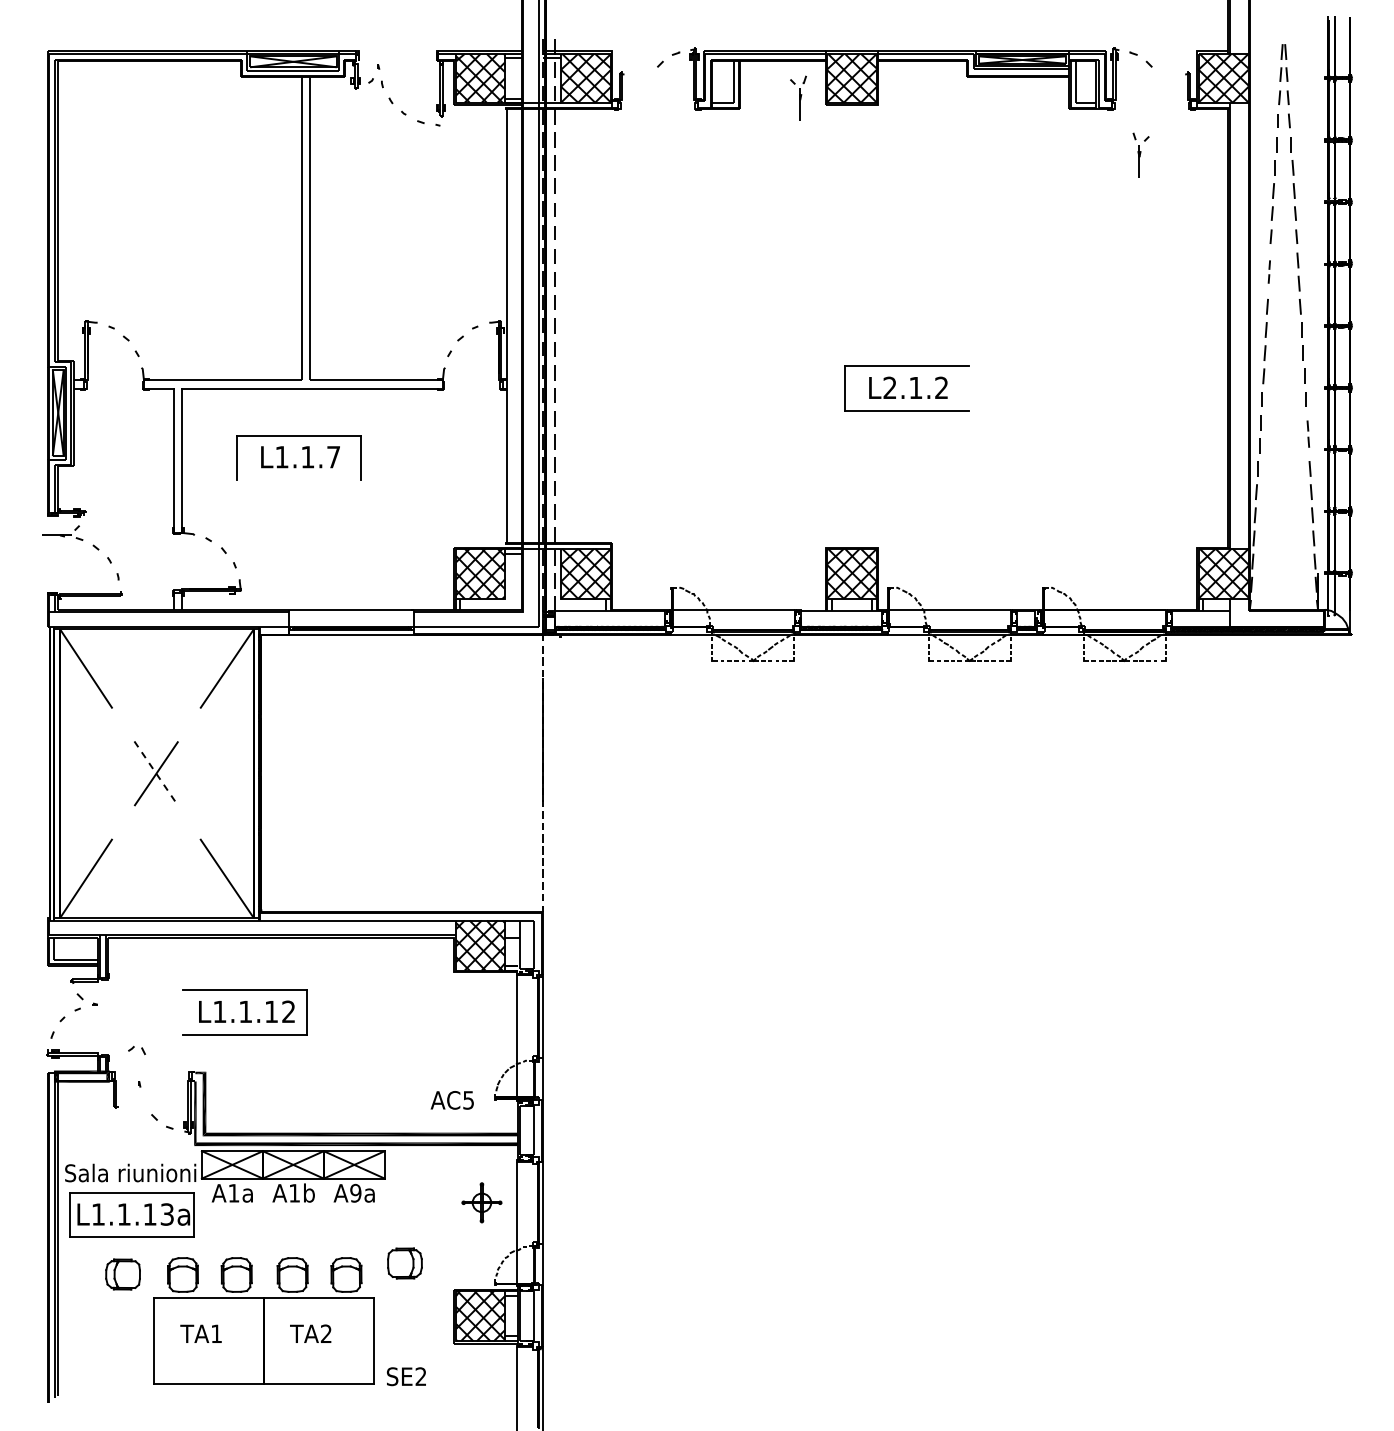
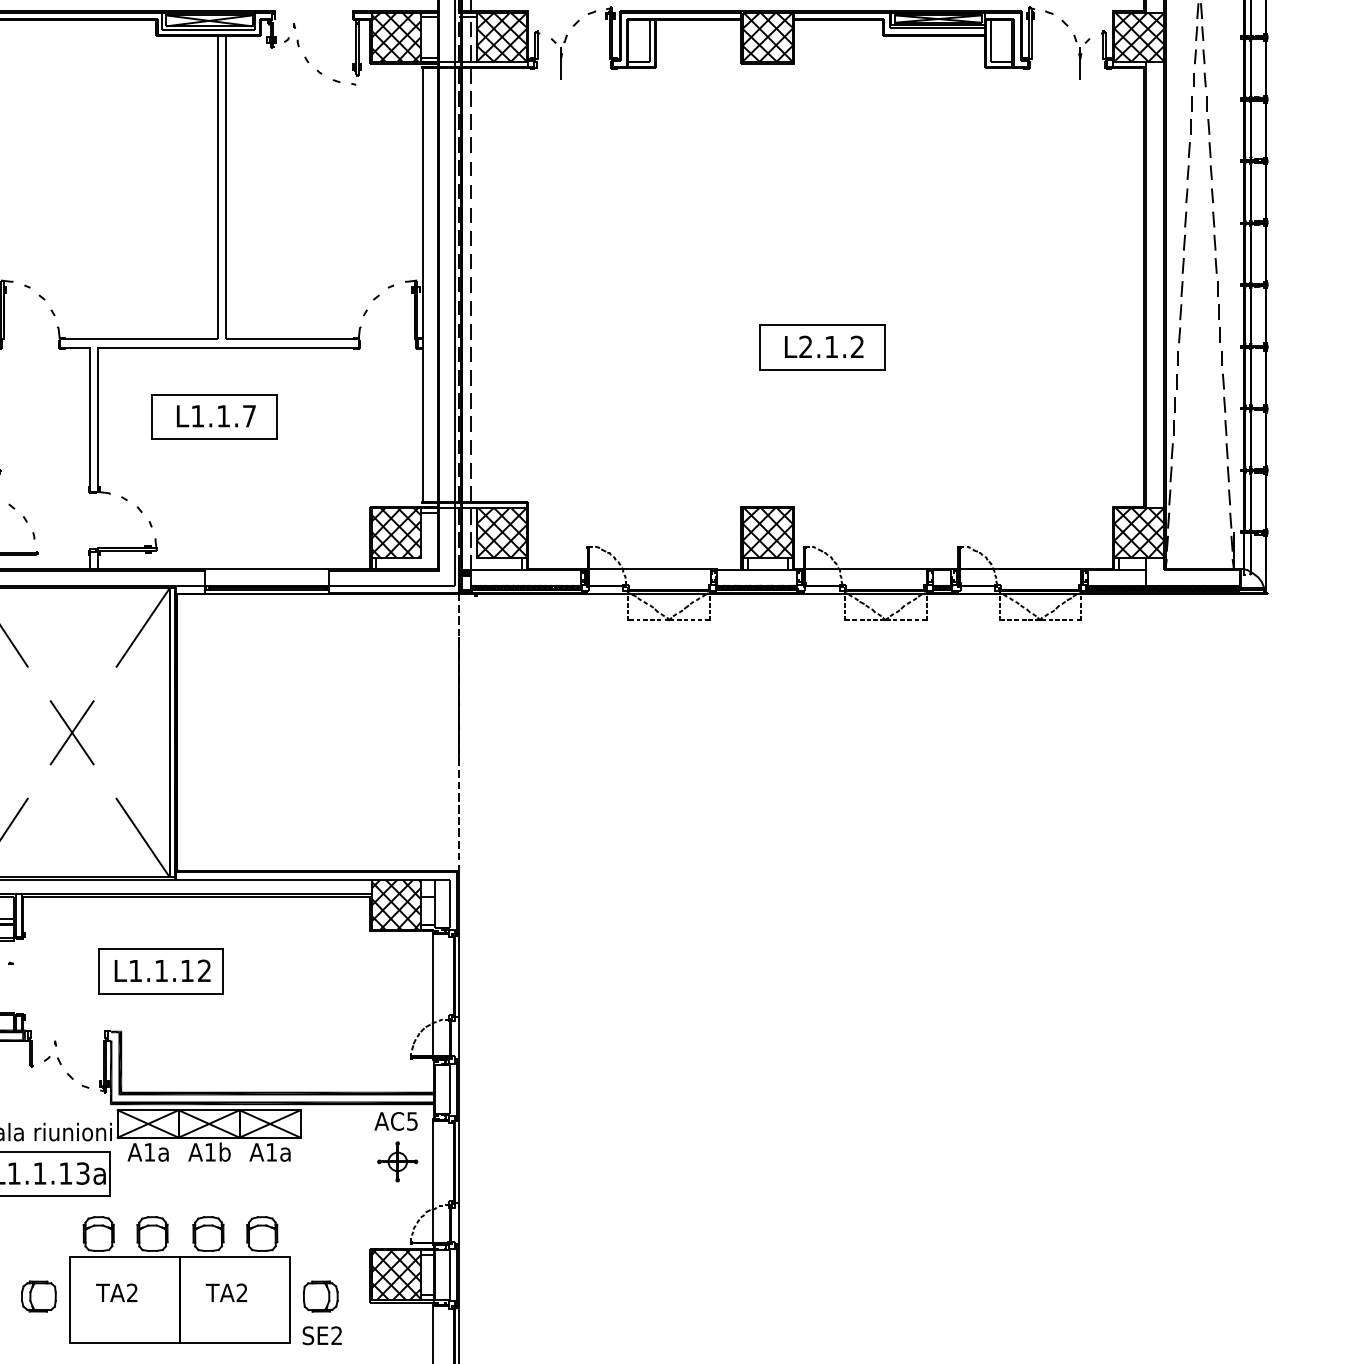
part: (798, 97) -> (559, 56), moved
part: (1140, 154) -> (1081, 56), moved
part: (1269, 271) -> (1185, 230), size x1.67
line: (968, 388) -> (884, 347), added
part: (1308, 433) -> (1224, 392), size x1.43
line: (298, 480) -> (214, 439), added
line: (156, 774) -> (72, 733), dashed -> solid
line: (182, 1012) -> (98, 971), added
part: (136, 1050) -> (52, 1060), moved
text: (451, 1100) -> (395, 1121), moved
text: (355, 1192) -> (271, 1151), A9a -> A1a
part: (404, 1263) -> (320, 1296), moved
part: (122, 1274) -> (38, 1296), moved
text: (216, 1333) -> (132, 1292), TA1 -> TA2

